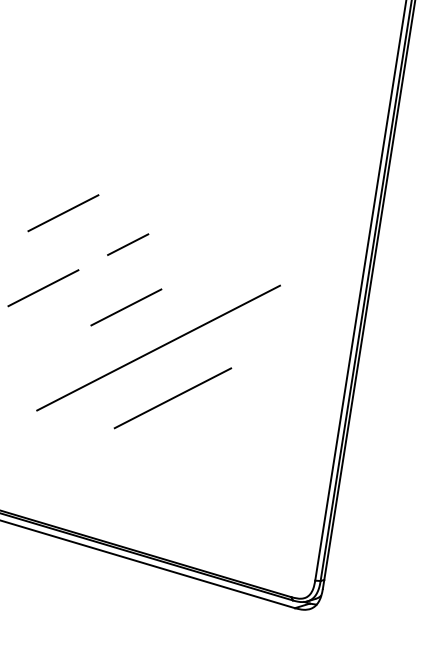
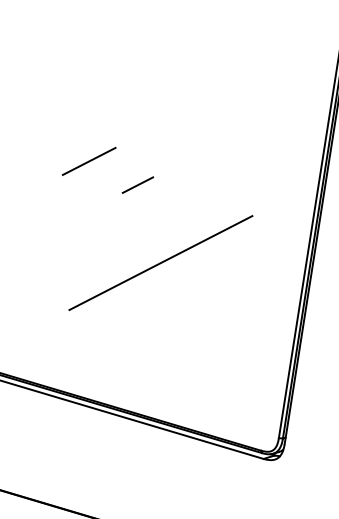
line: (42, 287) -> (73, 217), removed
line: (126, 306) -> (136, 231), removed
line: (172, 397) -> (171, 300), removed

